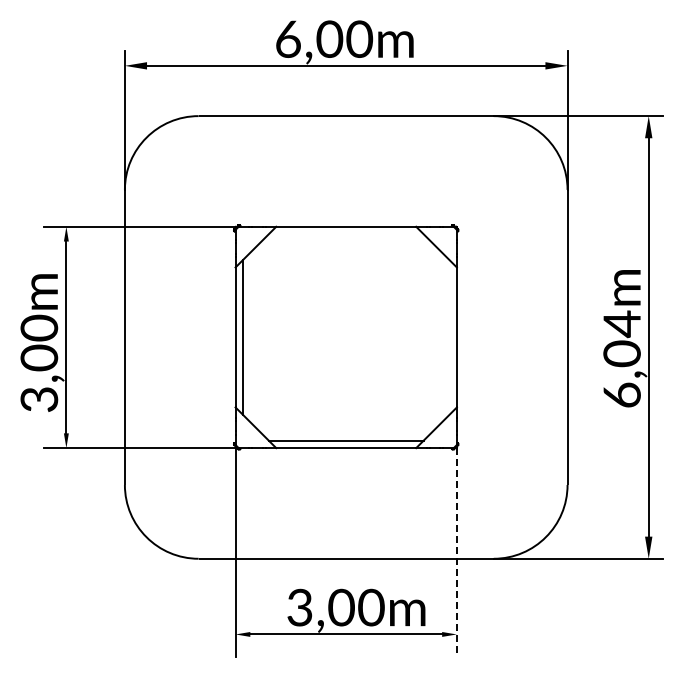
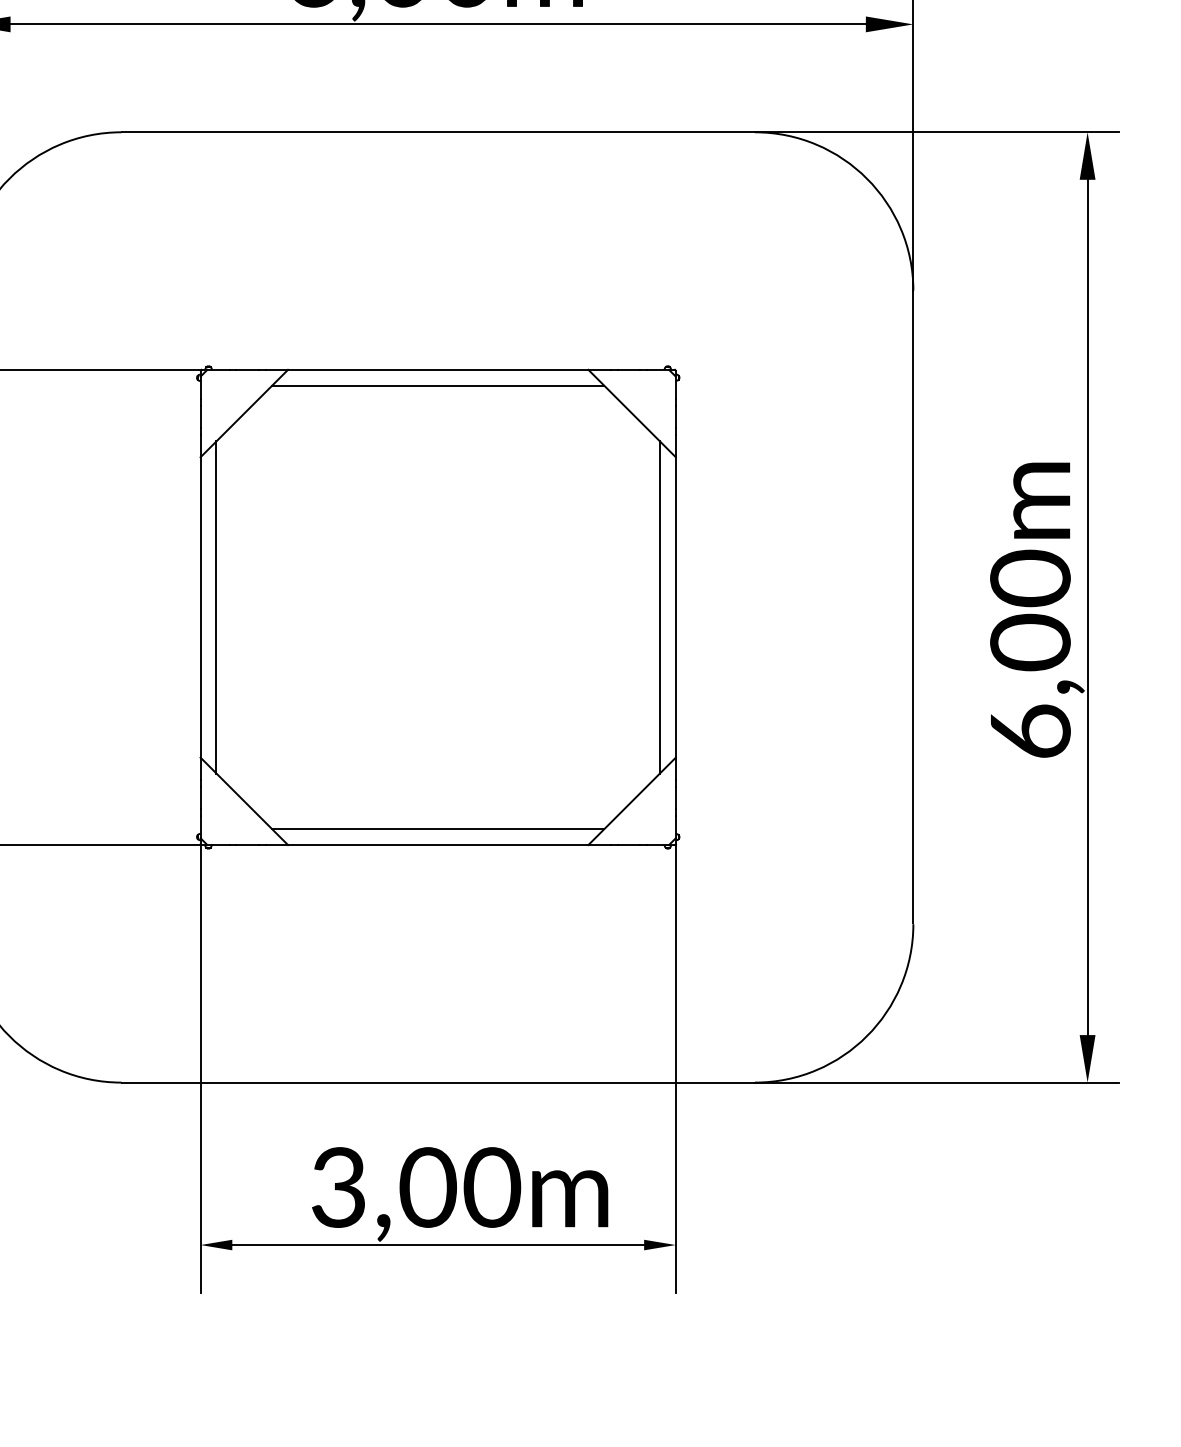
line: (345, 234) -> (436, 386), added
text: (621, 324) -> (1029, 579), 6,04m -> 6,00m
line: (449, 337) -> (659, 607), added
line: (456, 552) -> (674, 1069), dashed -> solid

